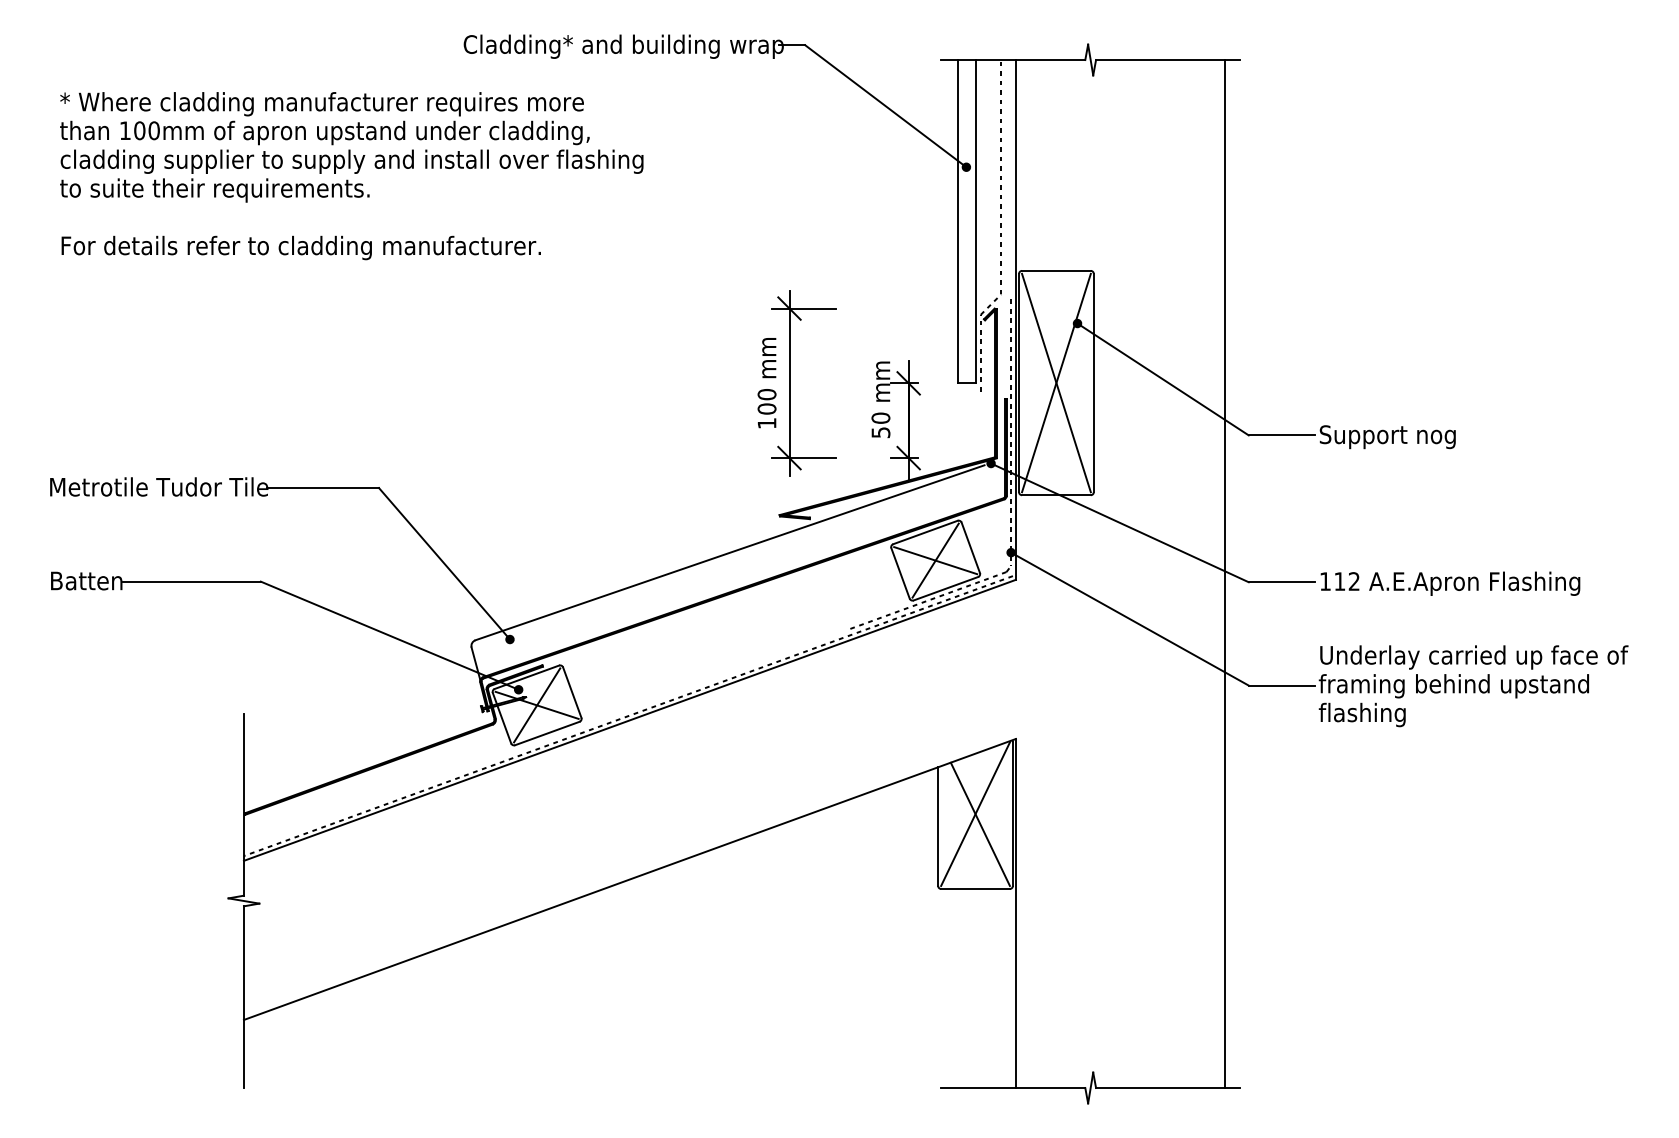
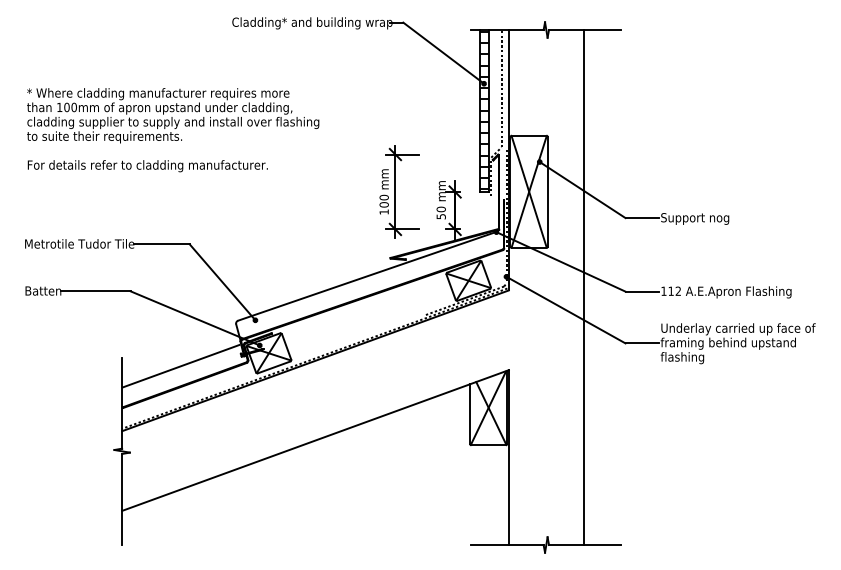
text: (352, 176) -> (173, 130), moved
hatch: (965, 220) -> (483, 110), added
line: (1224, 573) -> (583, 287), moved
line: (360, 729) -> (180, 365), added

